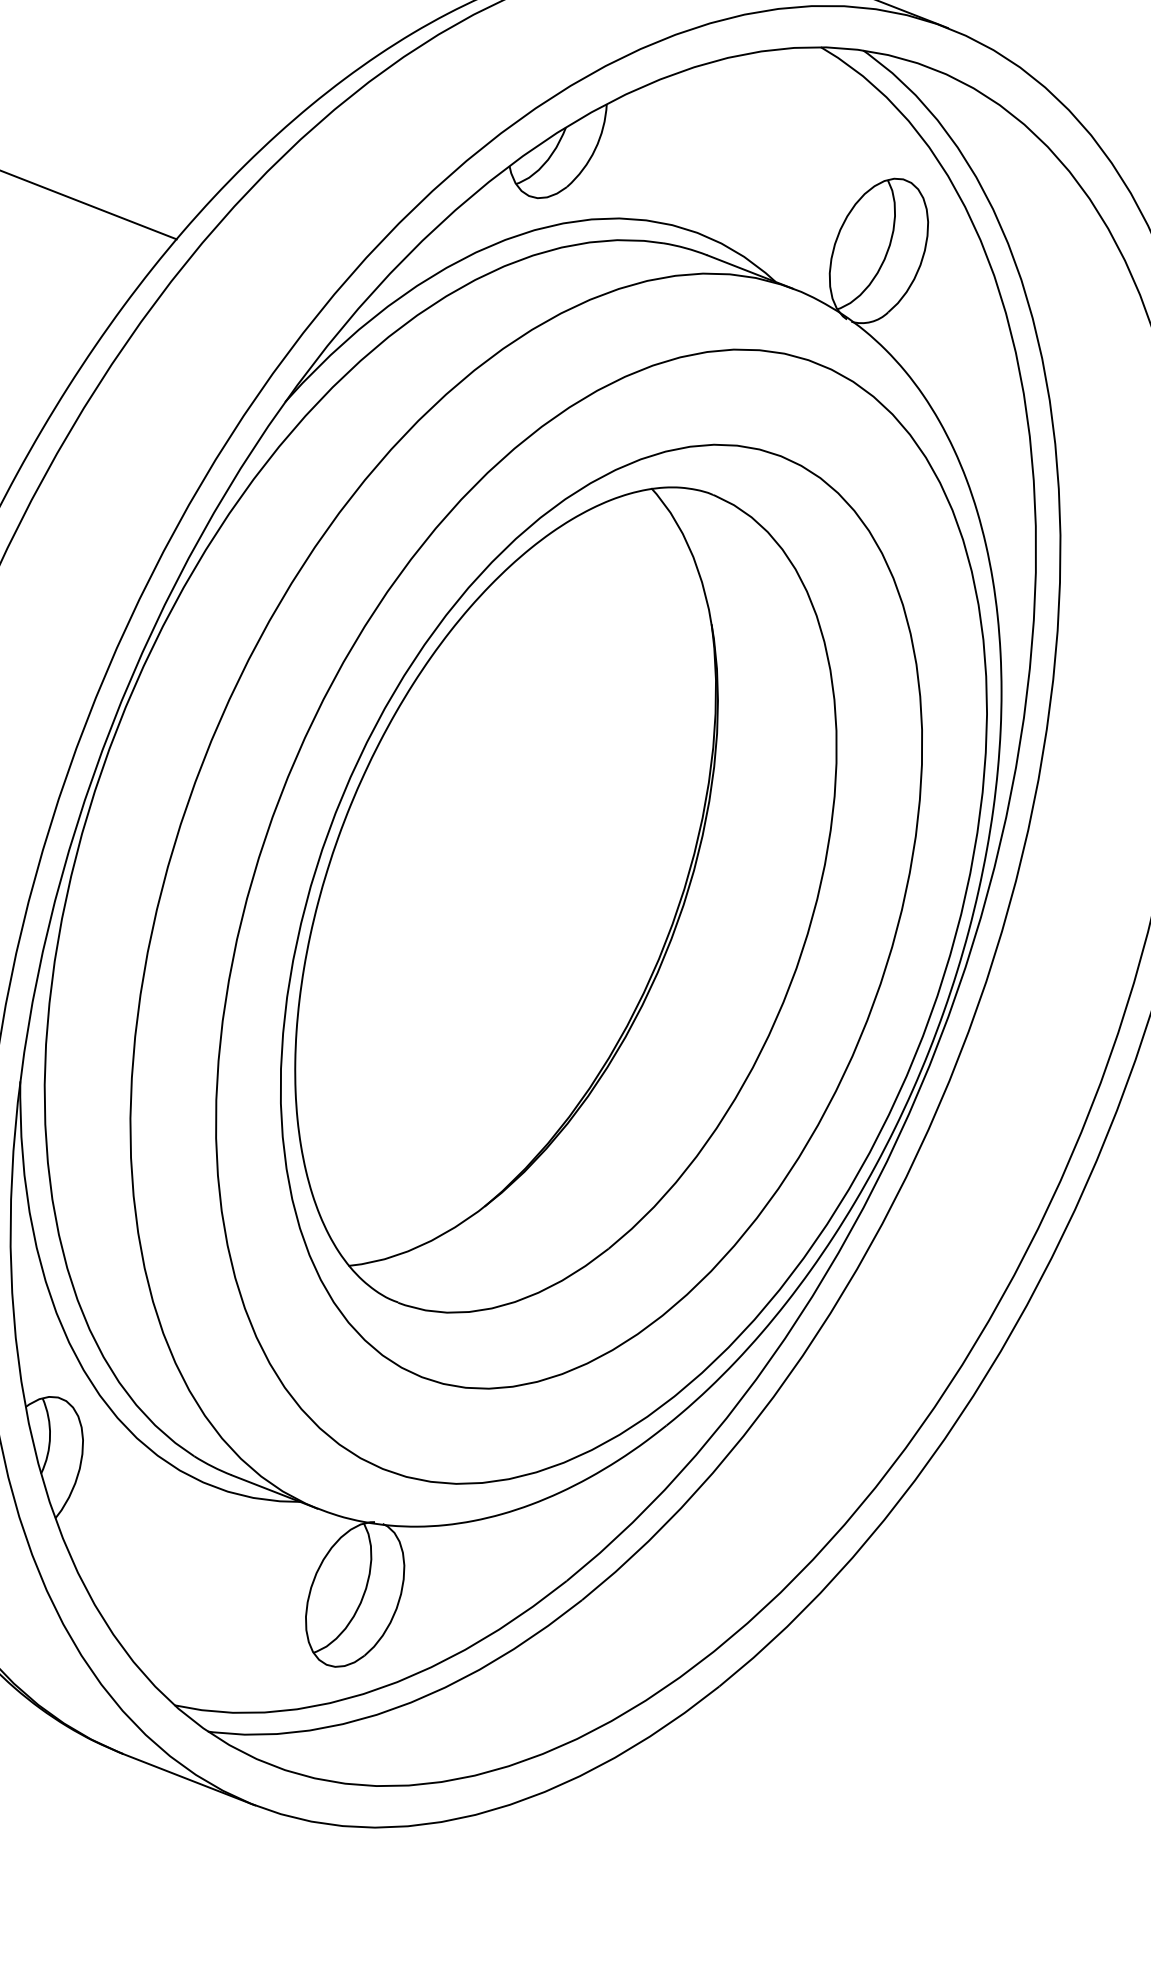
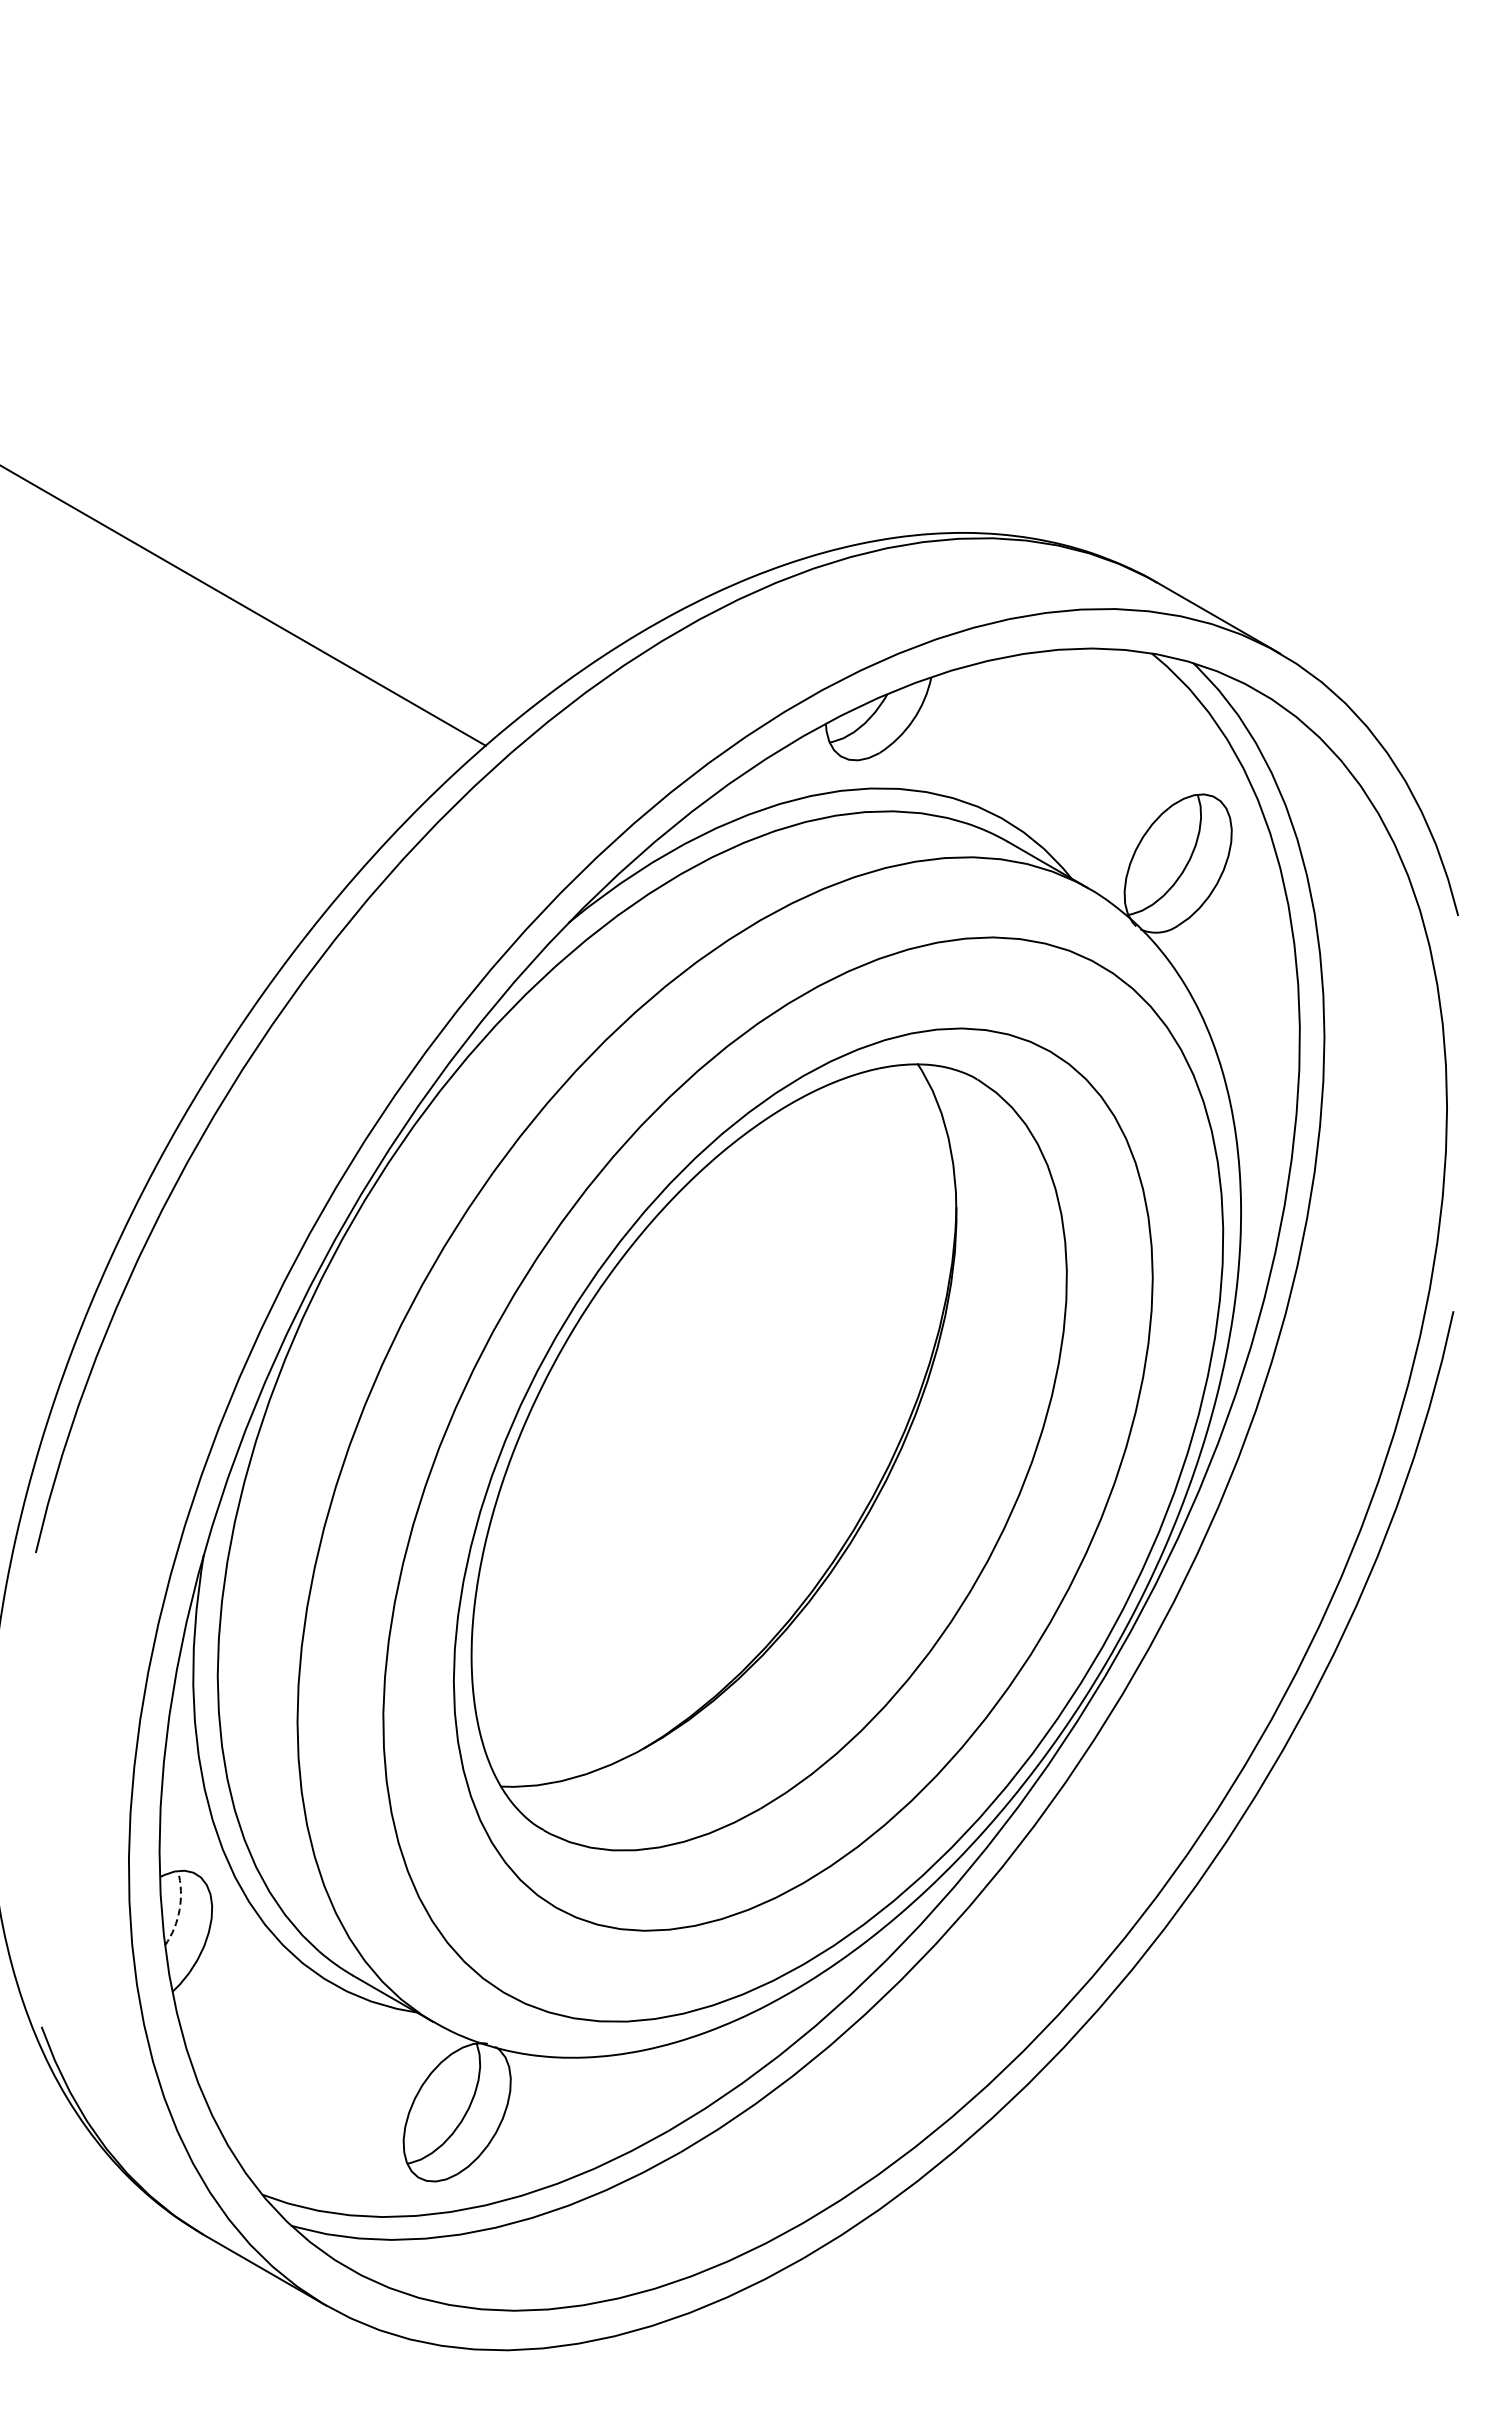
arc: (49, 1435) -> (179, 1909), solid -> dashed

